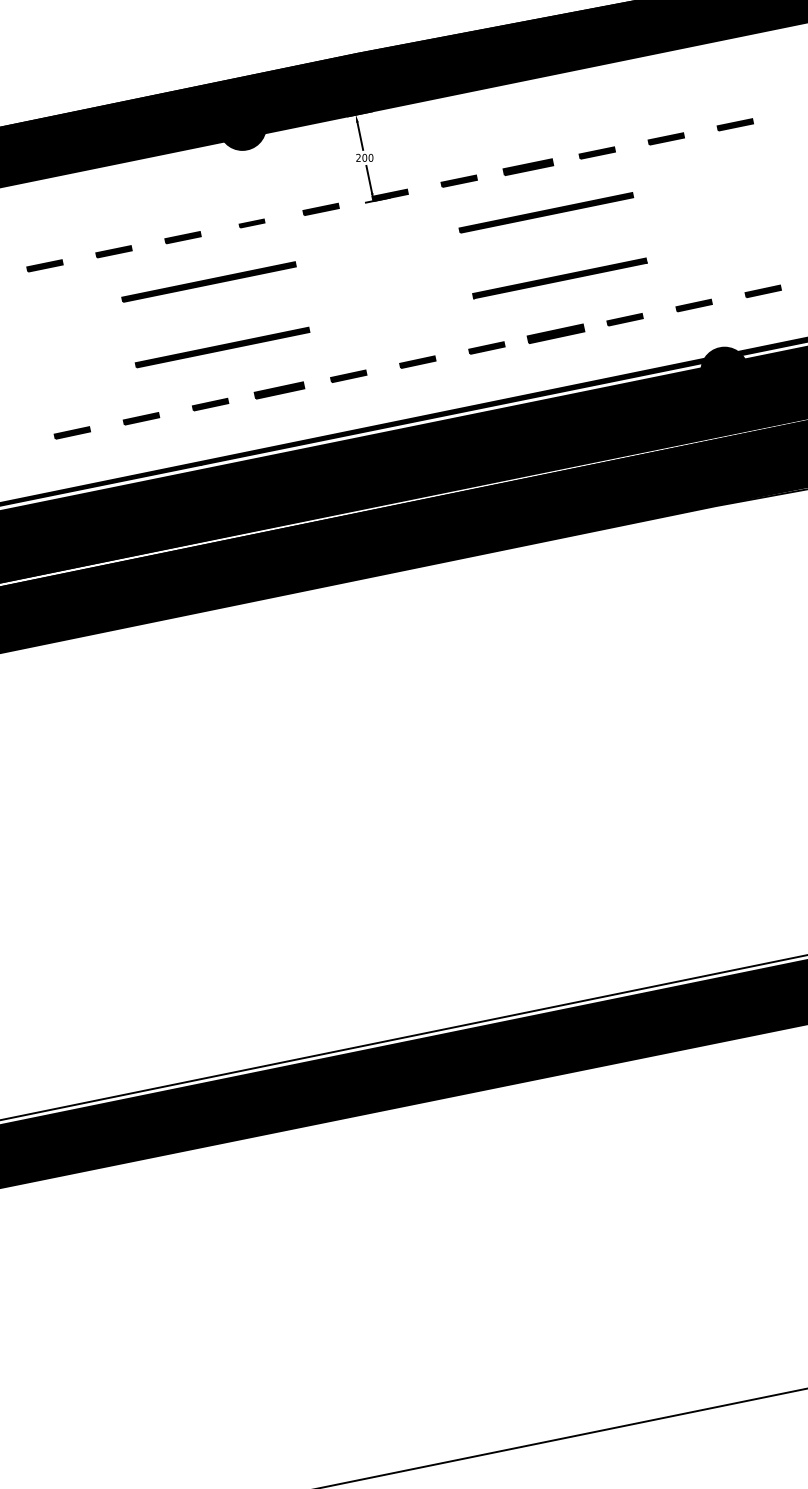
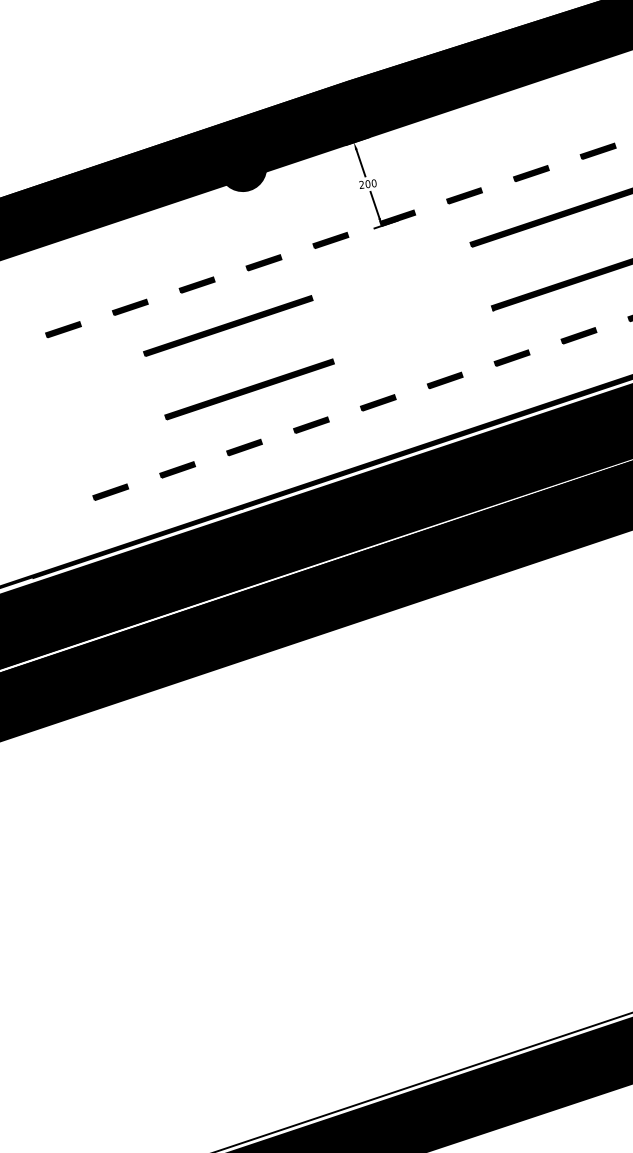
part: (527, 166) -> (530, 173), size x0.71
part: (251, 223) -> (263, 262), size x1.43
part: (555, 333) -> (578, 335), size x0.62
part: (279, 390) -> (311, 425), size x0.71

